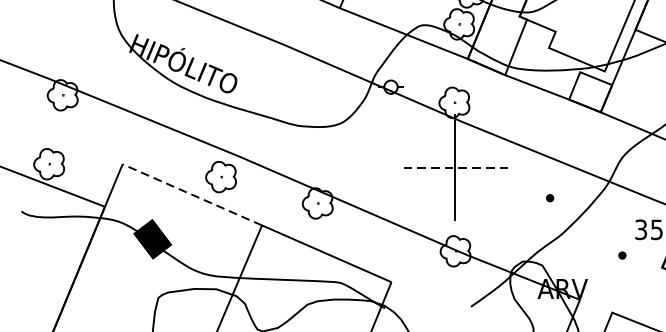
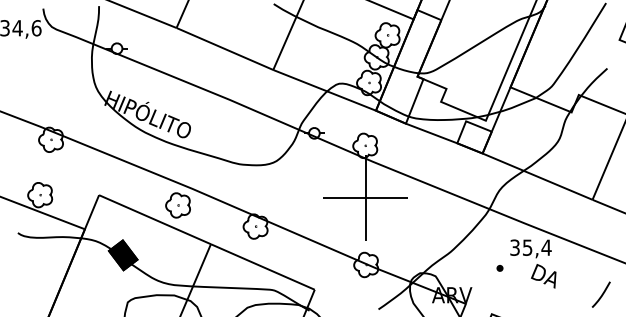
line: (454, 167) -> (365, 197), dashed -> solid
line: (191, 194) -> (154, 219), dashed -> solid
part: (549, 198) -> (441, 222), removed

